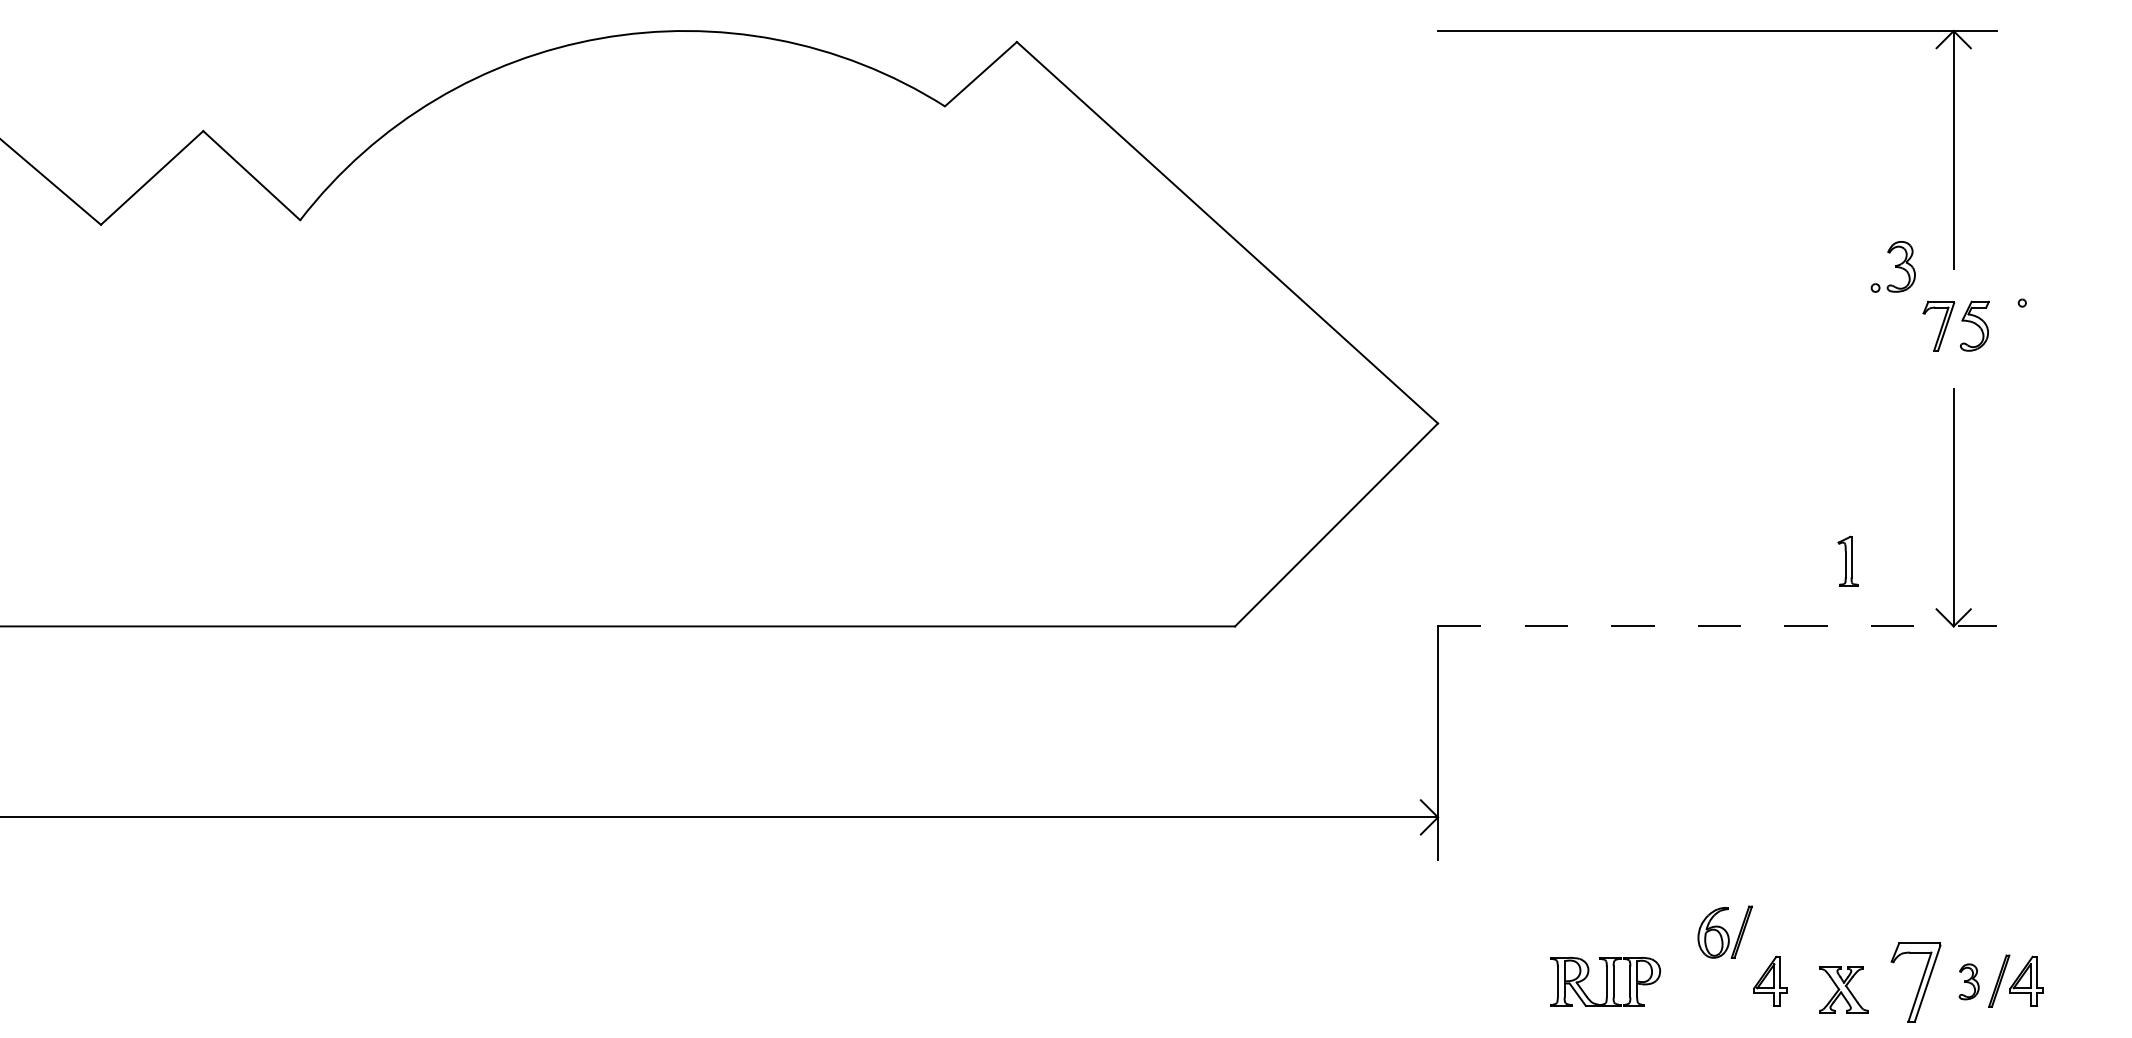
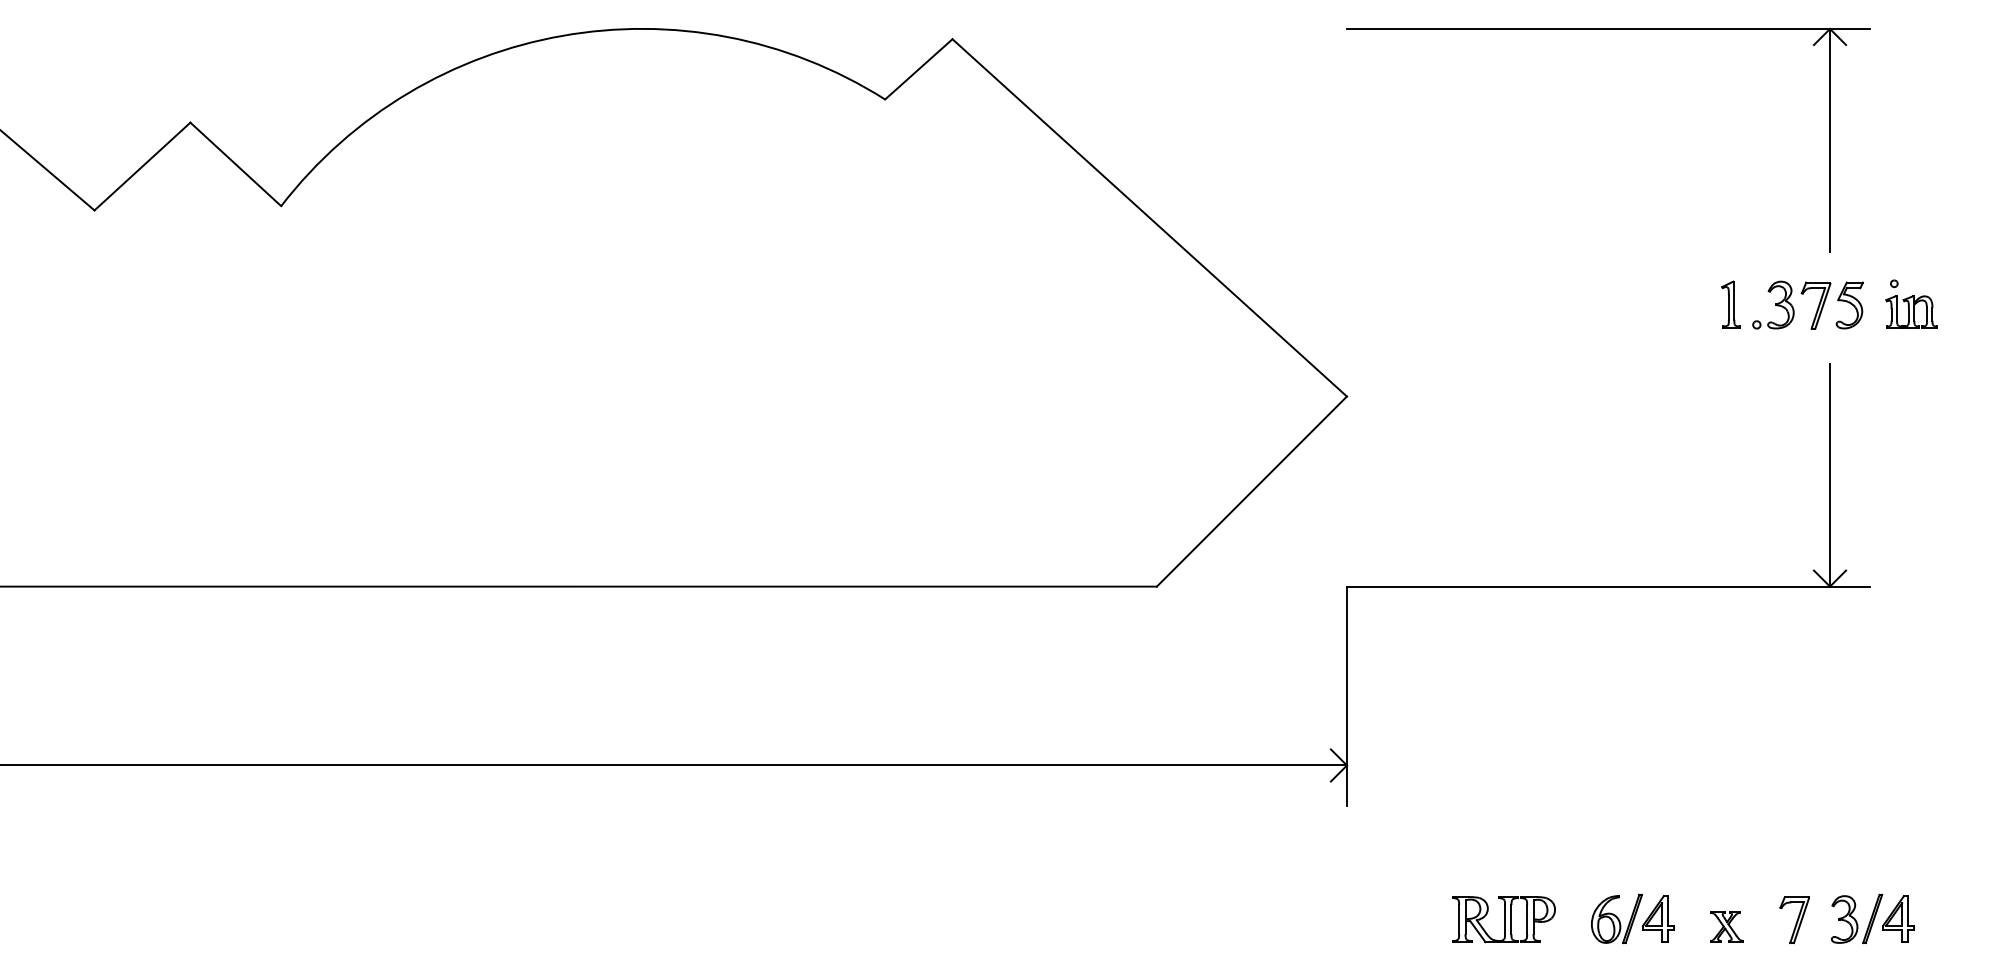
part: (1892, 266) -> (1772, 304), moved
part: (2040, 332) -> (1911, 311), added
part: (1847, 560) -> (1730, 303), moved
line: (1717, 626) -> (1608, 586), dashed -> solid
part: (1724, 931) -> (1616, 918), moved
part: (1915, 981) -> (1794, 919), size x0.62
part: (1968, 981) -> (1843, 919), size x1.43
part: (1843, 989) -> (1726, 926), size x0.71

